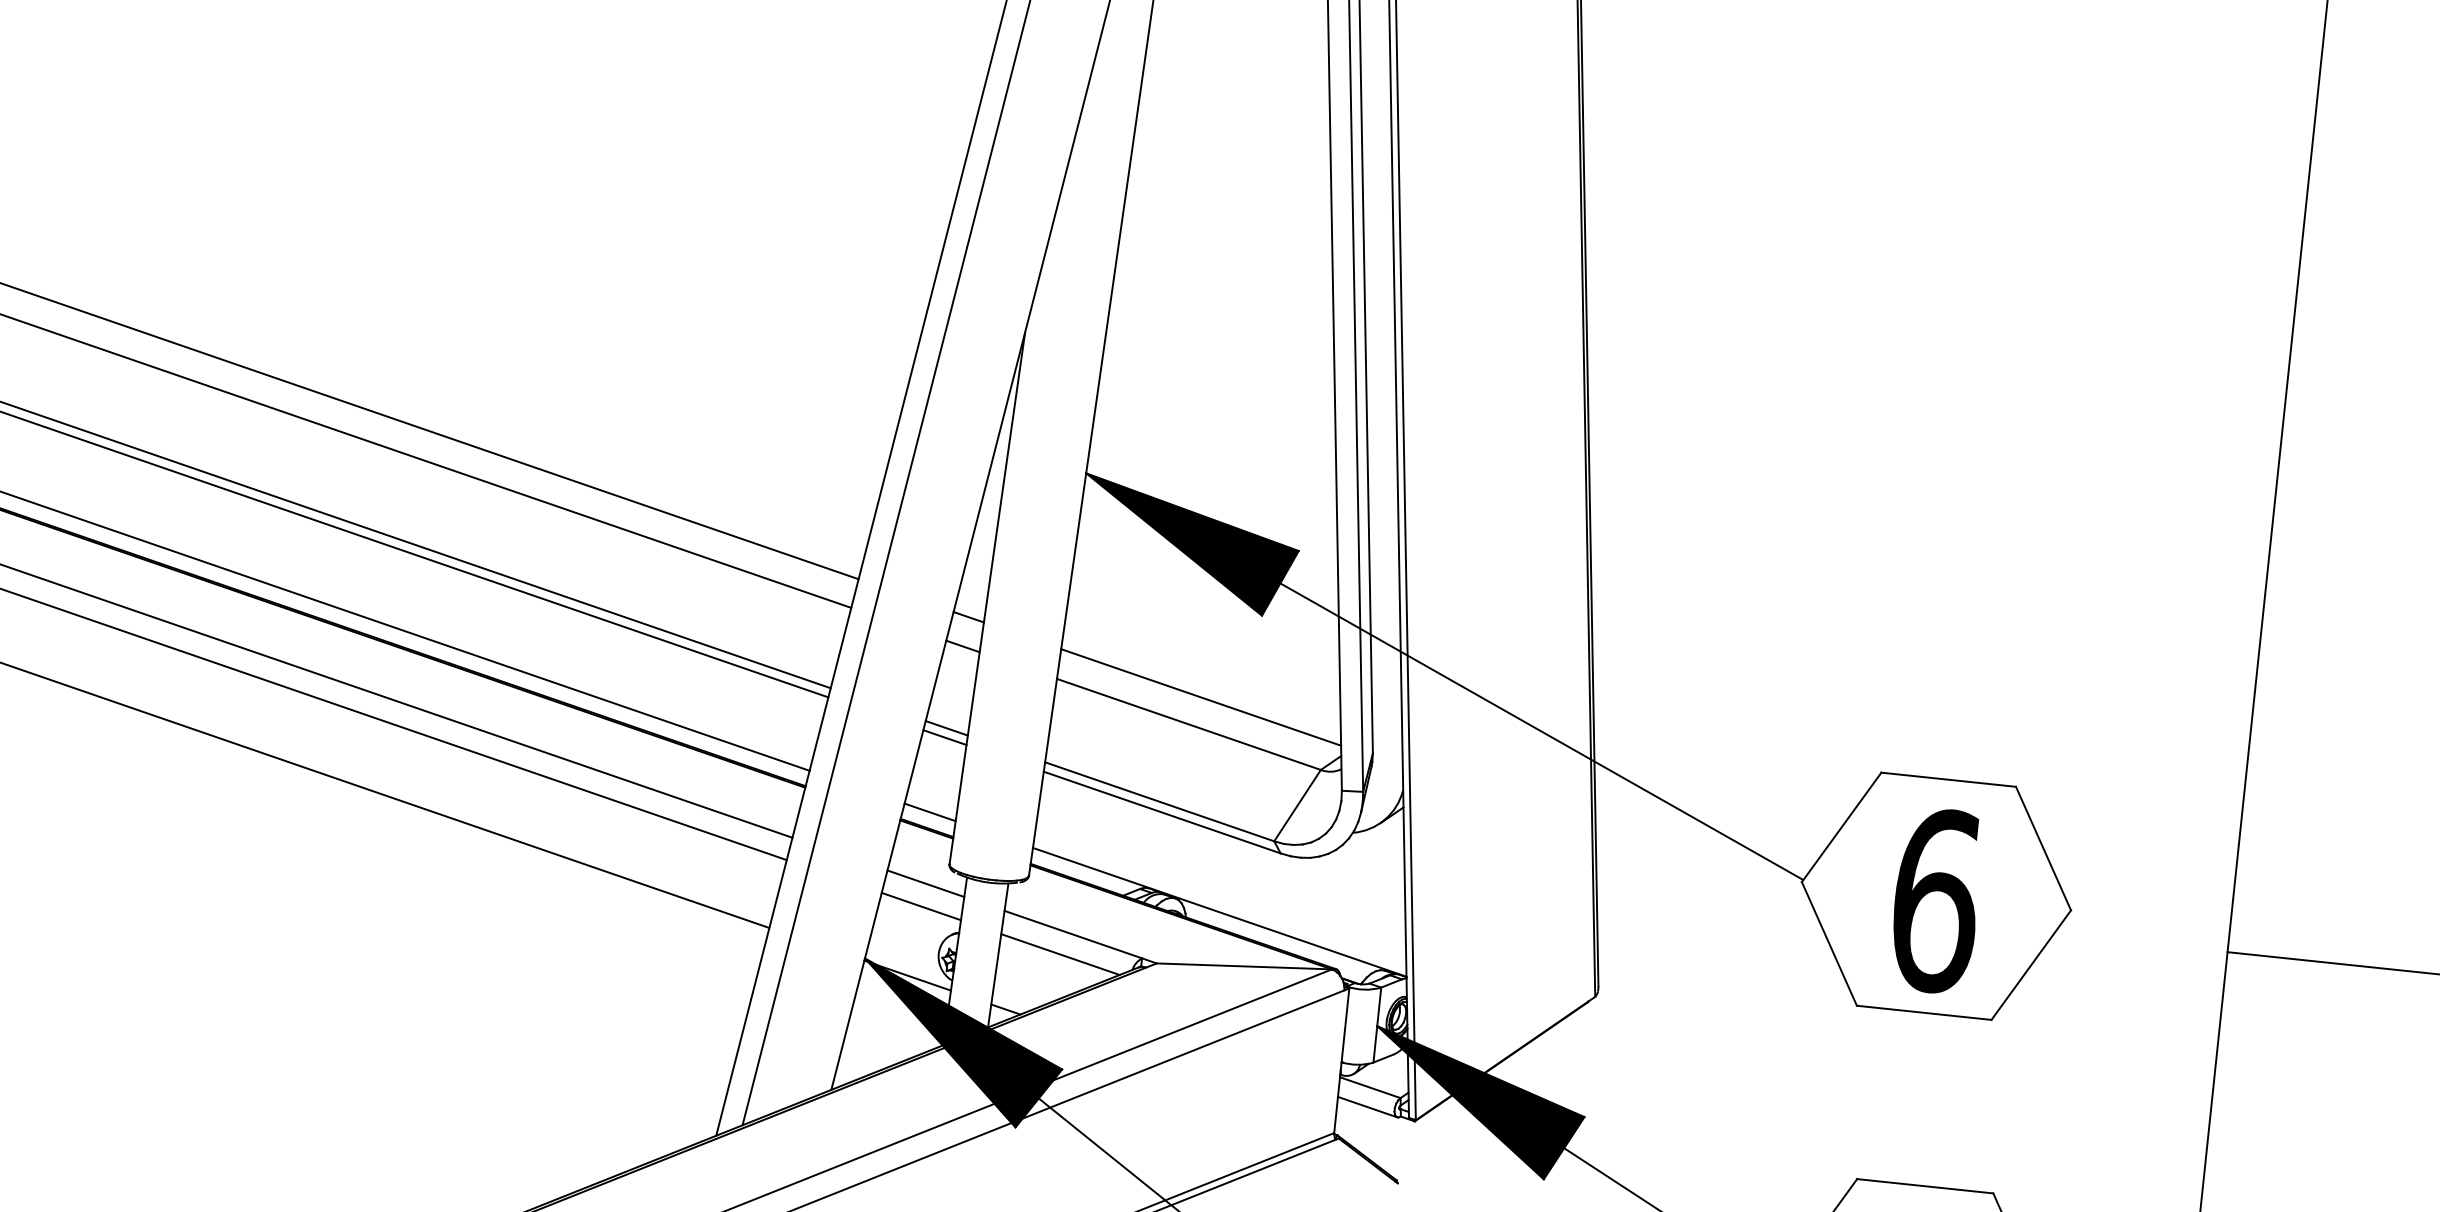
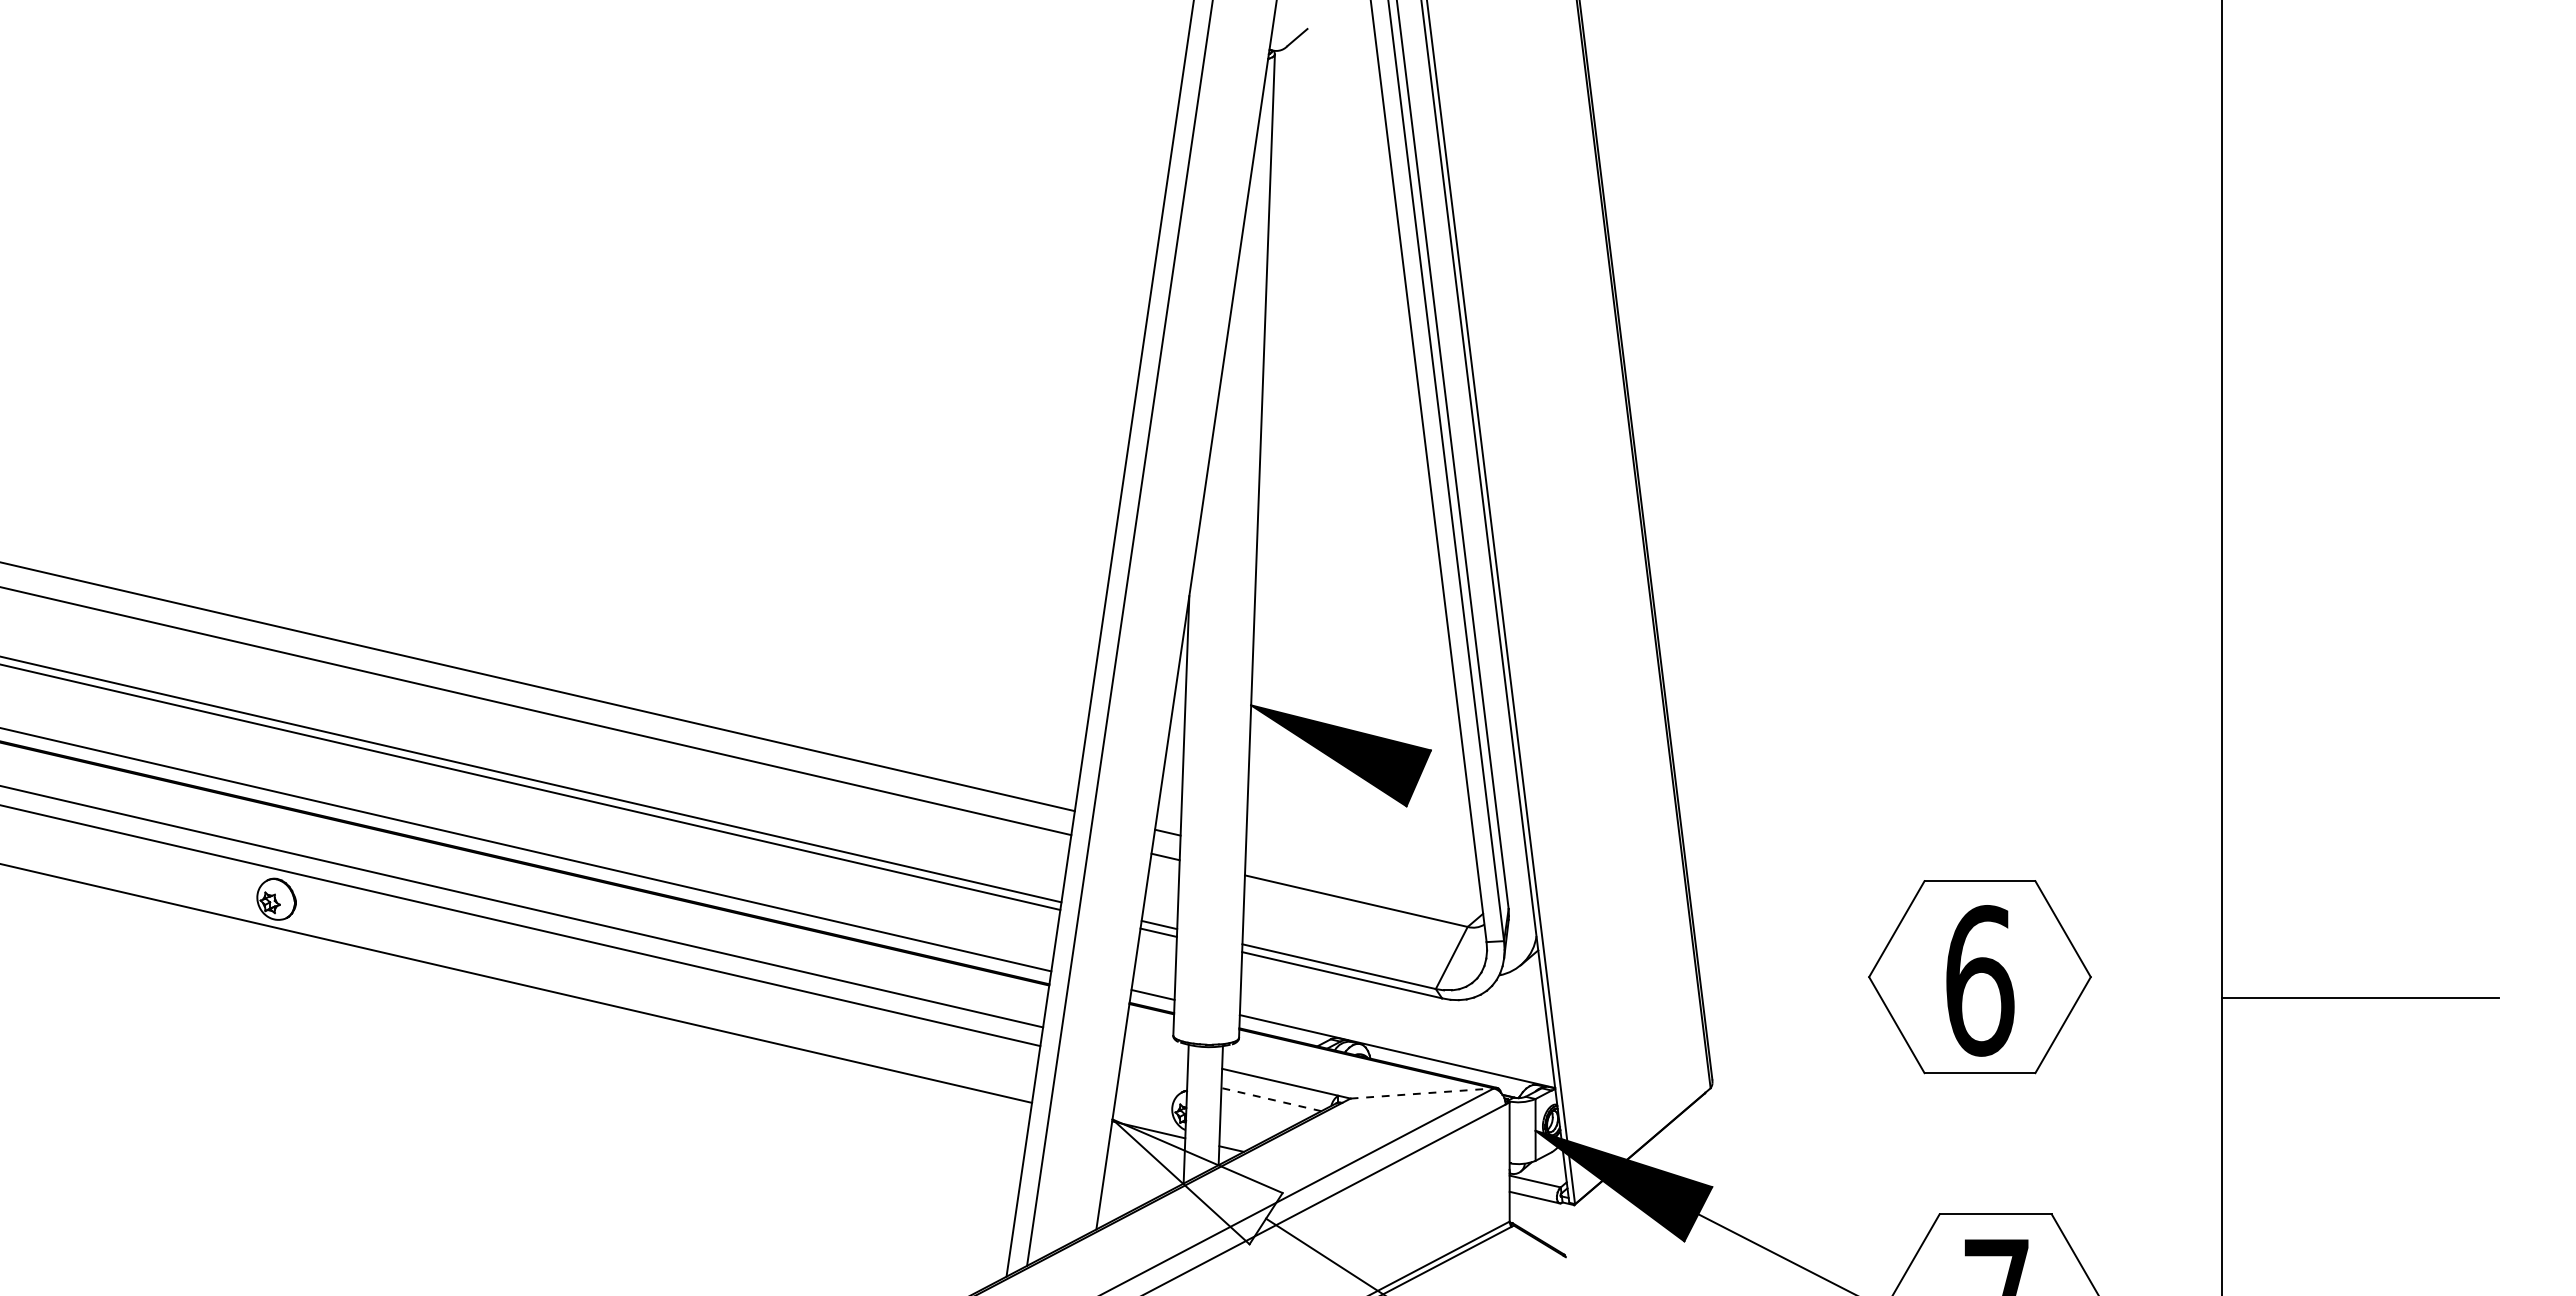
line: (1200, 696) -> (1363, 877), removed
line: (1540, 731) -> (1643, 876), removed
line: (925, 882) -> (1155, 1052), removed
line: (920, 906) -> (1153, 1072), removed
line: (1059, 954) -> (1270, 1099), solid -> dashed
line: (1244, 966) -> (1422, 1093), solid -> dashed
fill: (960, 1044) -> (1197, 1181), removed

